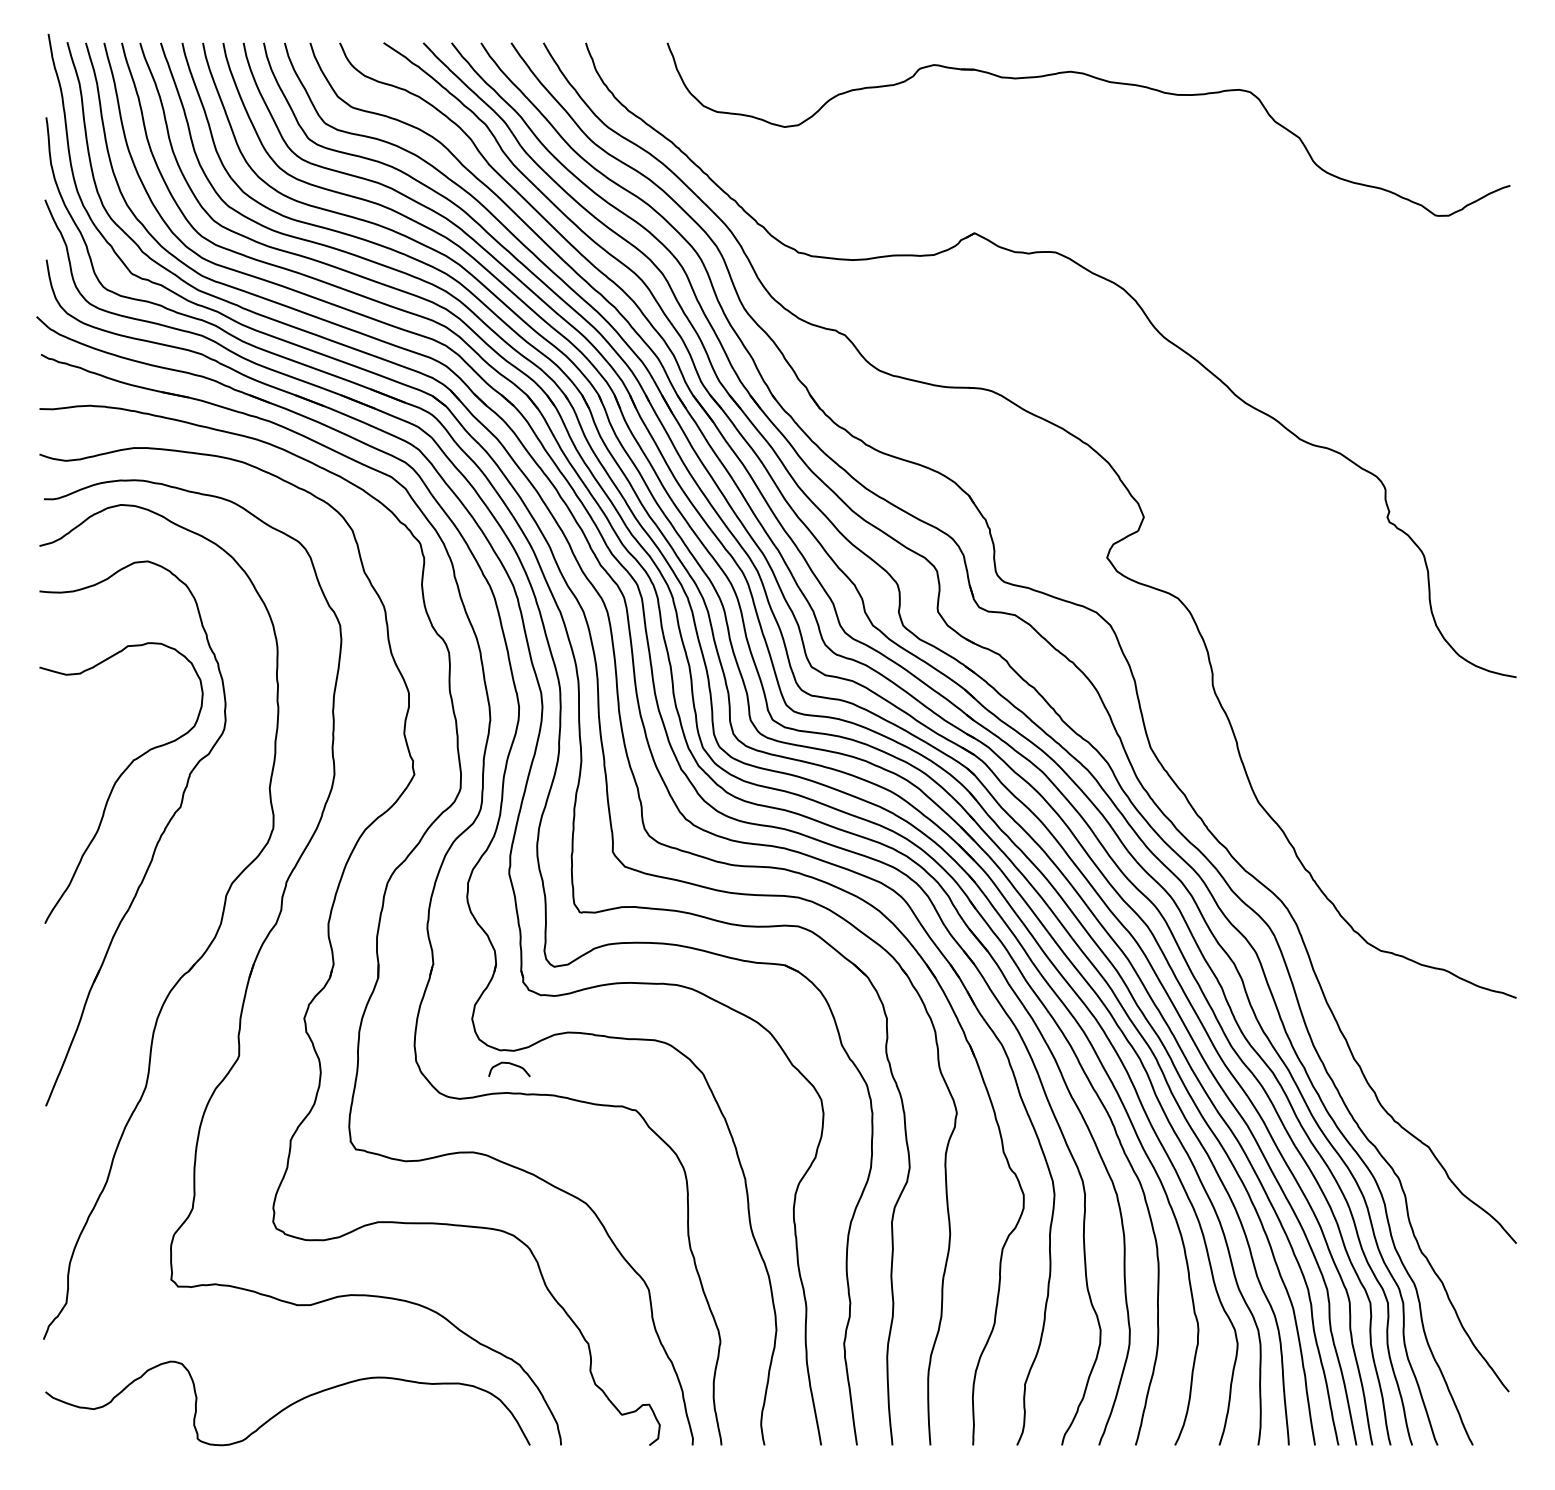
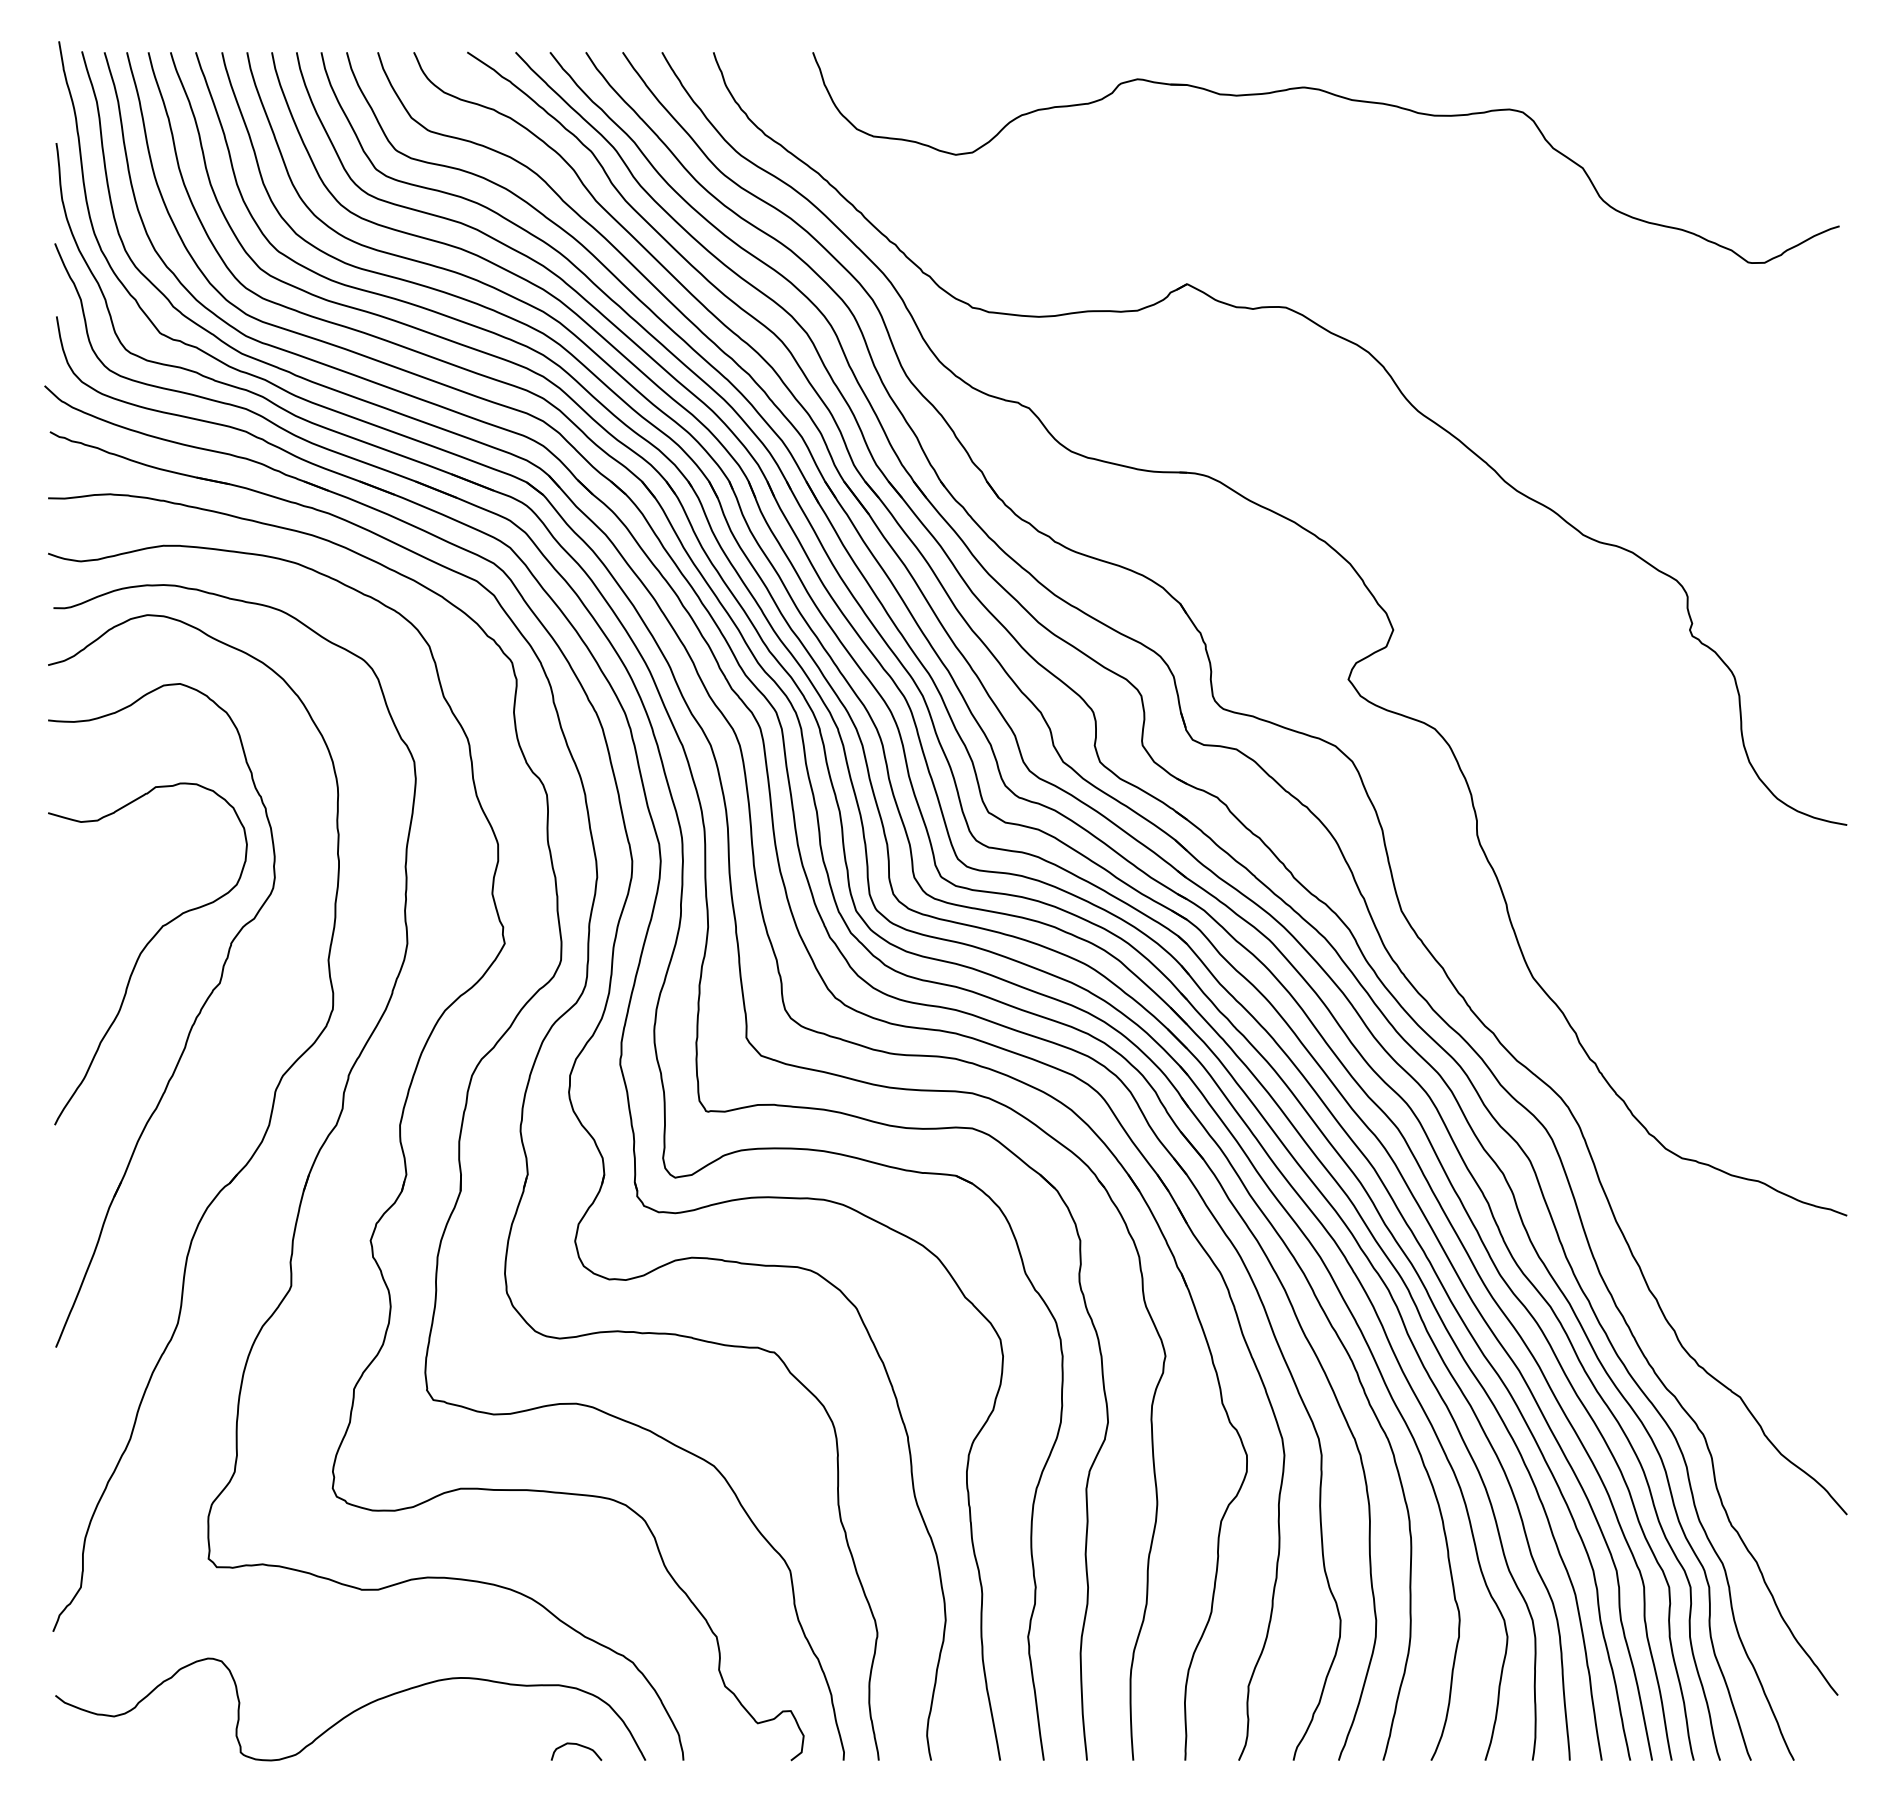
curve: (511, 1065) -> (579, 1746), moved

